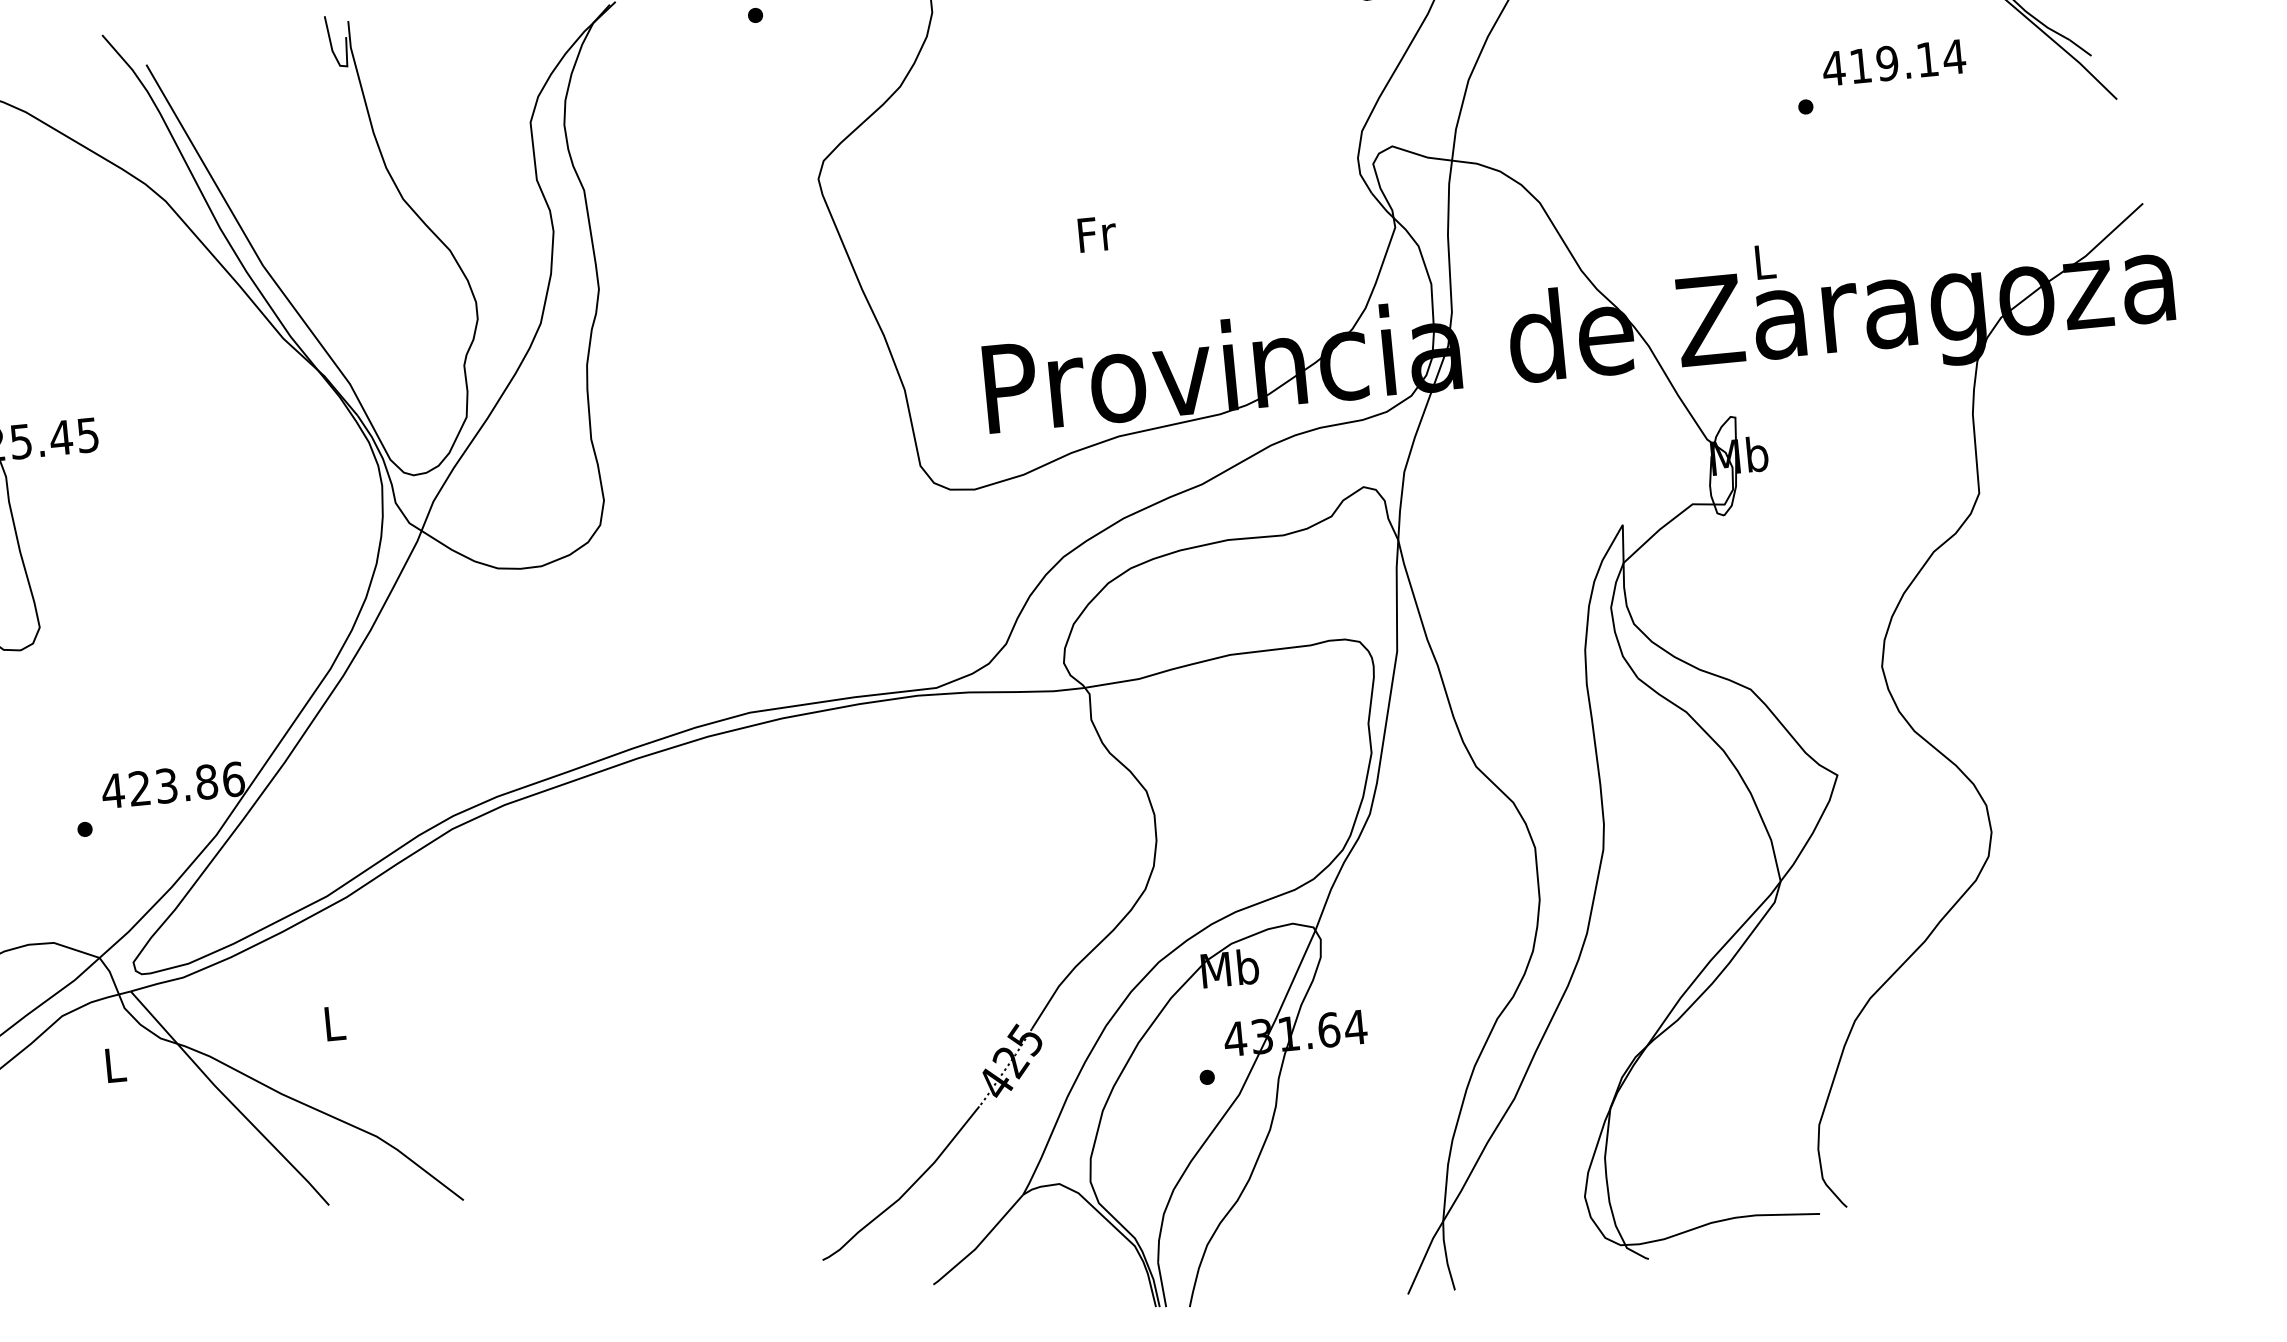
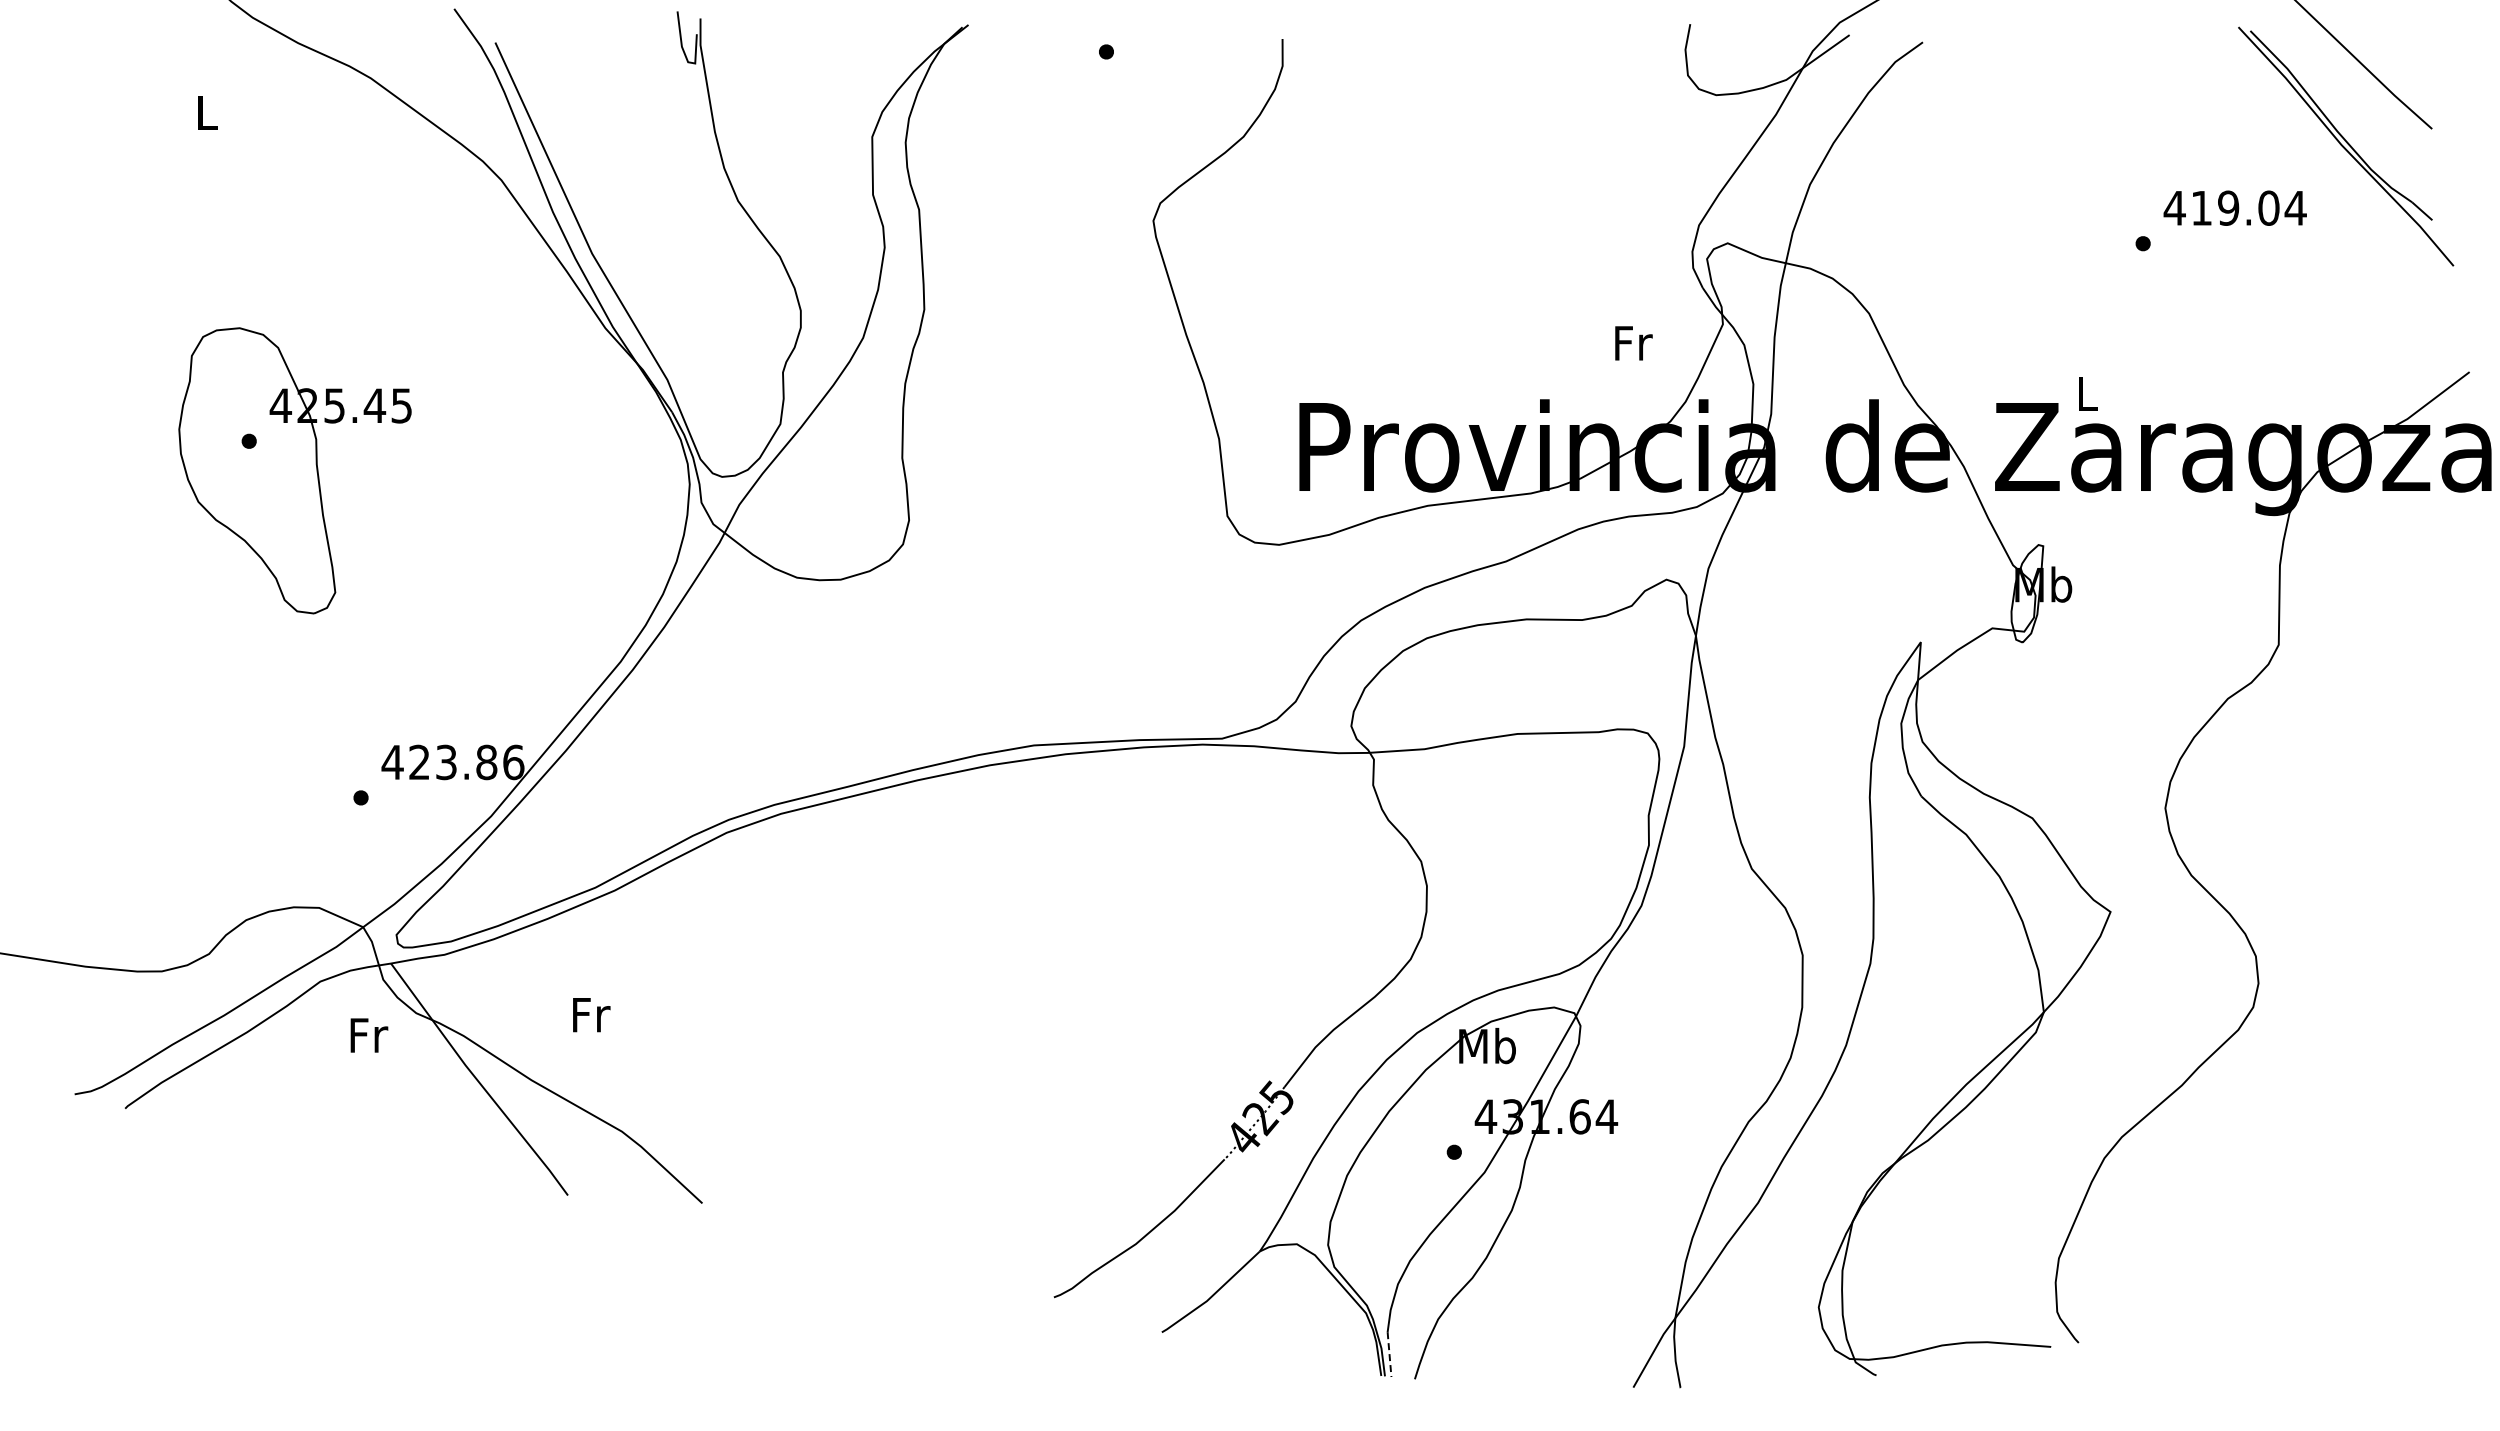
text: (1927, 58) -> (2268, 207), 419.14 -> 419.04
text: (1097, 234) -> (1633, 343), moved
text: (335, 1023) -> (591, 1015), L -> Fr
text: (116, 1065) -> (369, 1035), L -> Fr
line: (1162, 1285) -> (1389, 1355), solid -> dashed

